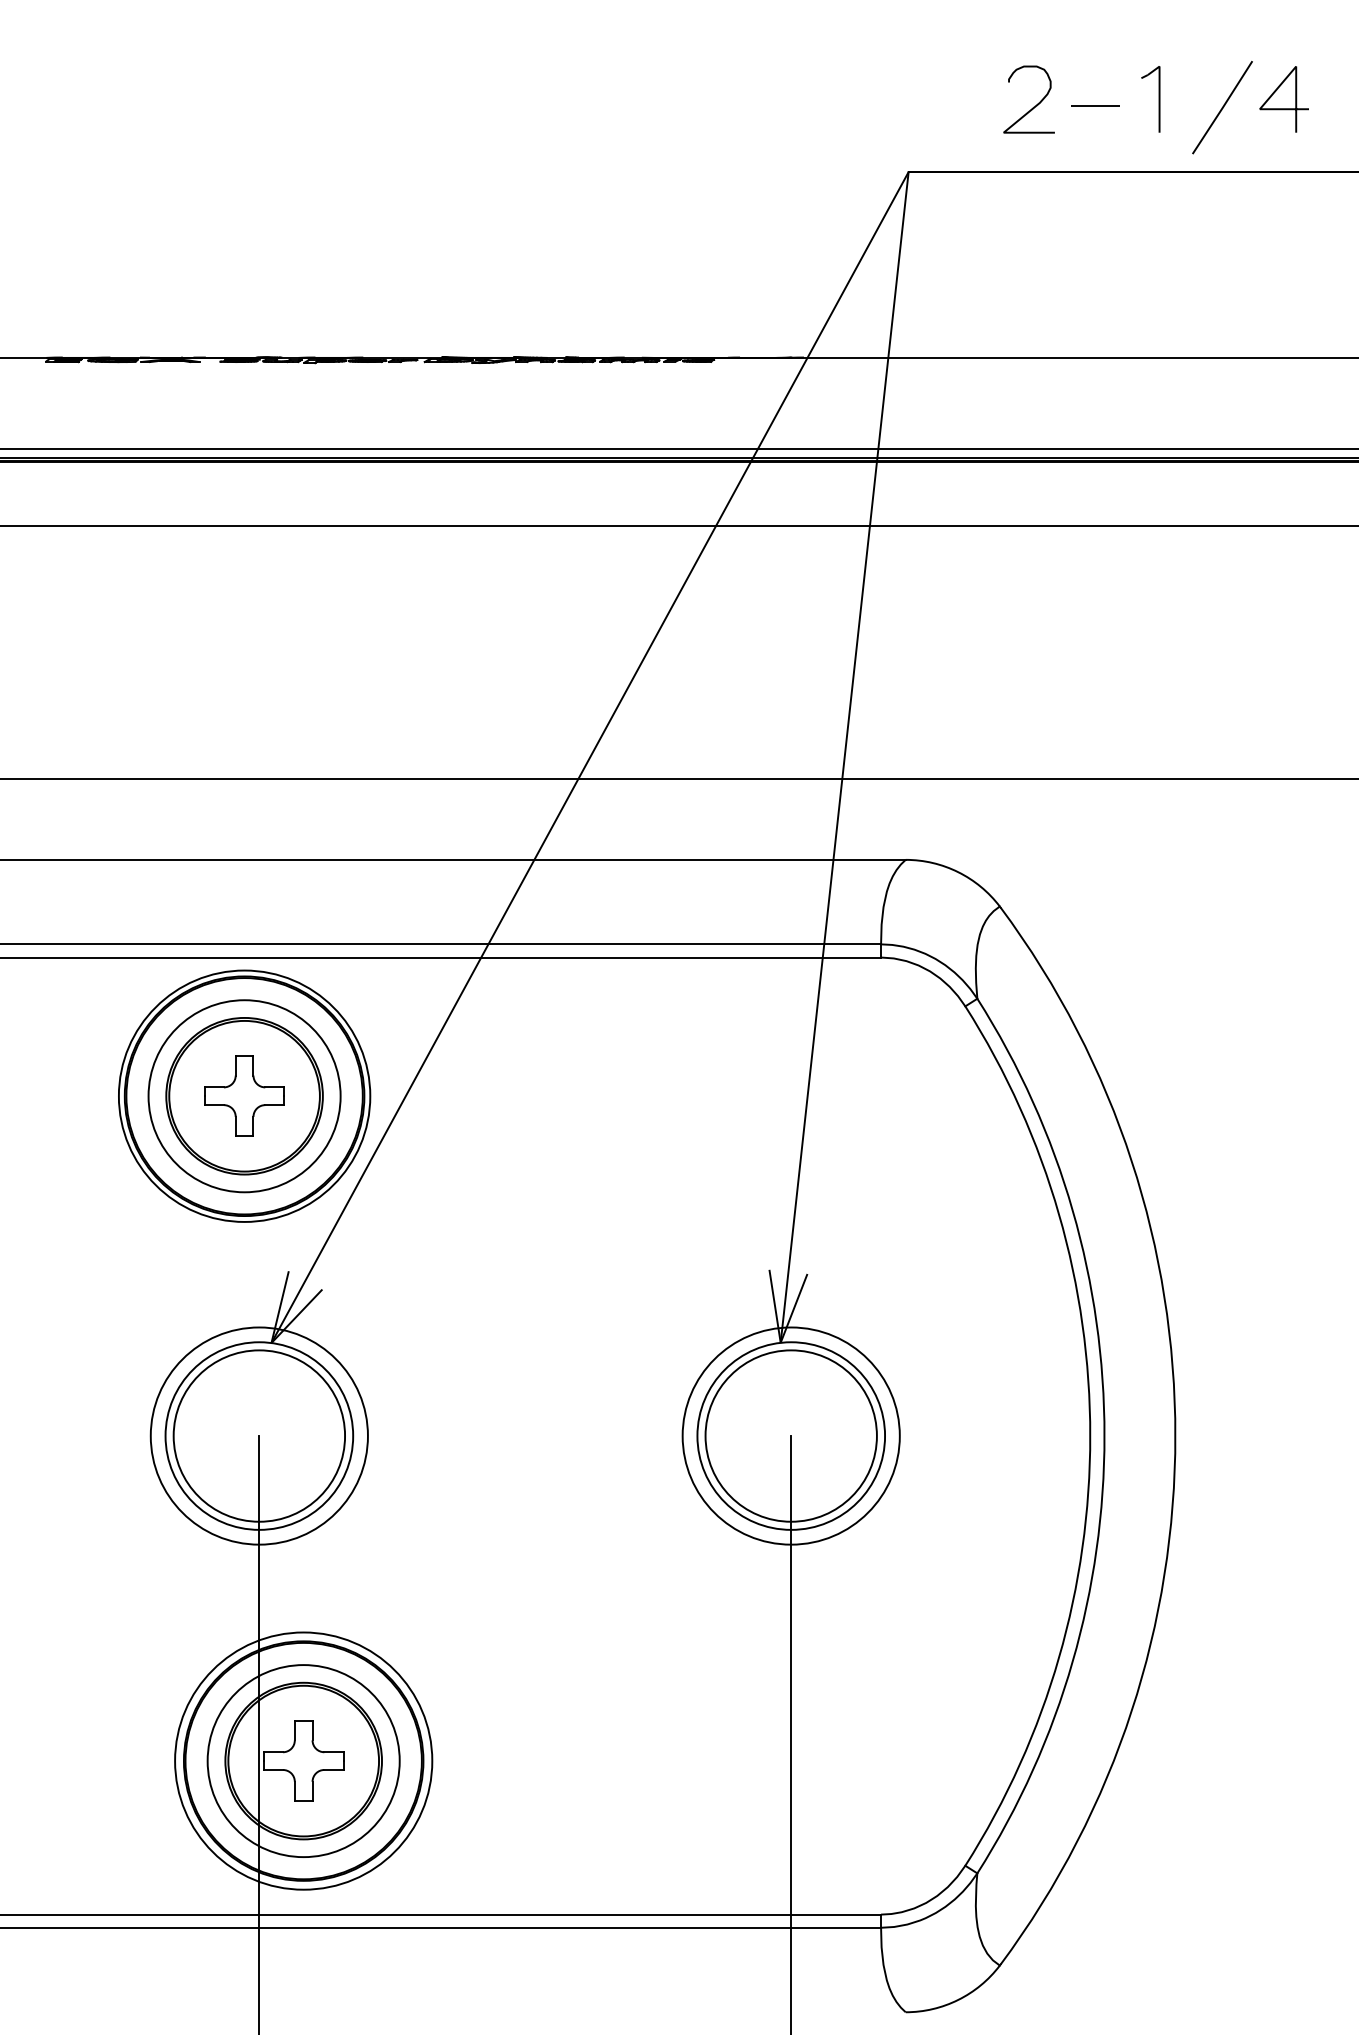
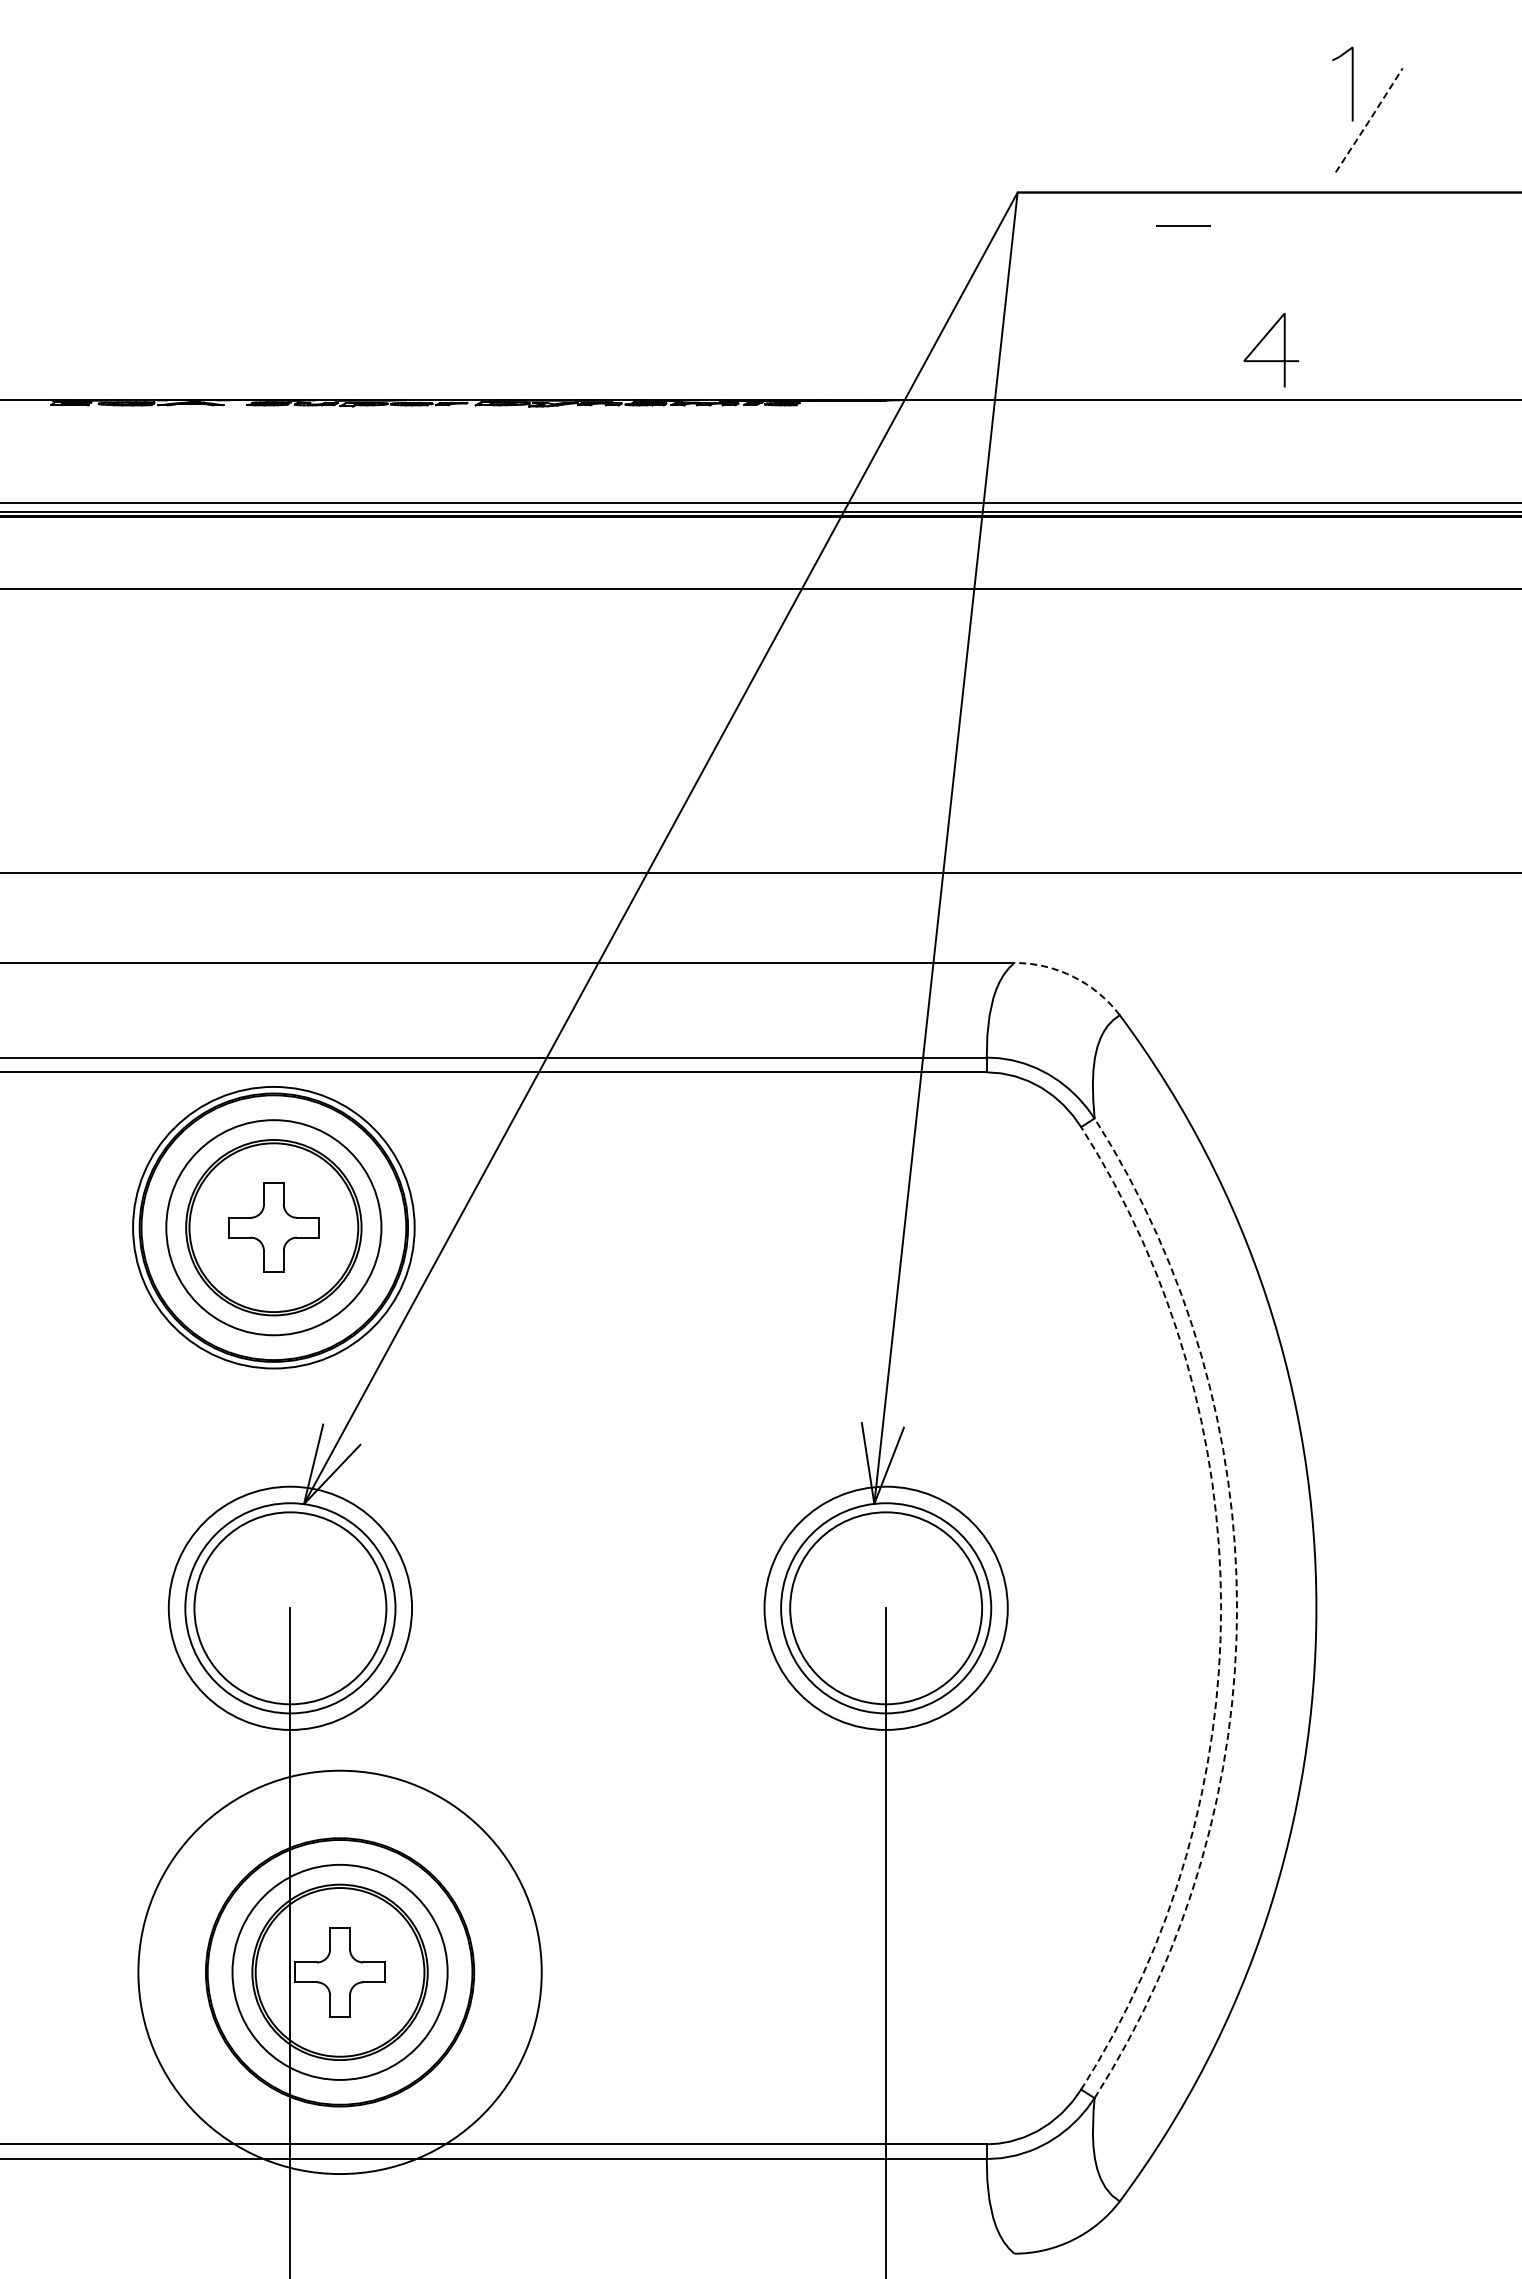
part: (1158, 98) -> (1351, 83), moved
curve: (1034, 105) -> (1158, 118), removed
line: (1095, 105) -> (1183, 225), moved
line: (1222, 107) -> (1369, 120), solid -> dashed
line: (1283, 108) -> (1270, 360), moved
arc: (958, 871) -> (1073, 976), solid -> dashed
arc: (1090, 1436) -> (1221, 1608), solid -> dashed
arc: (1104, 1436) -> (1237, 1608), solid -> dashed
circle: (304, 1761) -> (340, 1972), size x1.4

